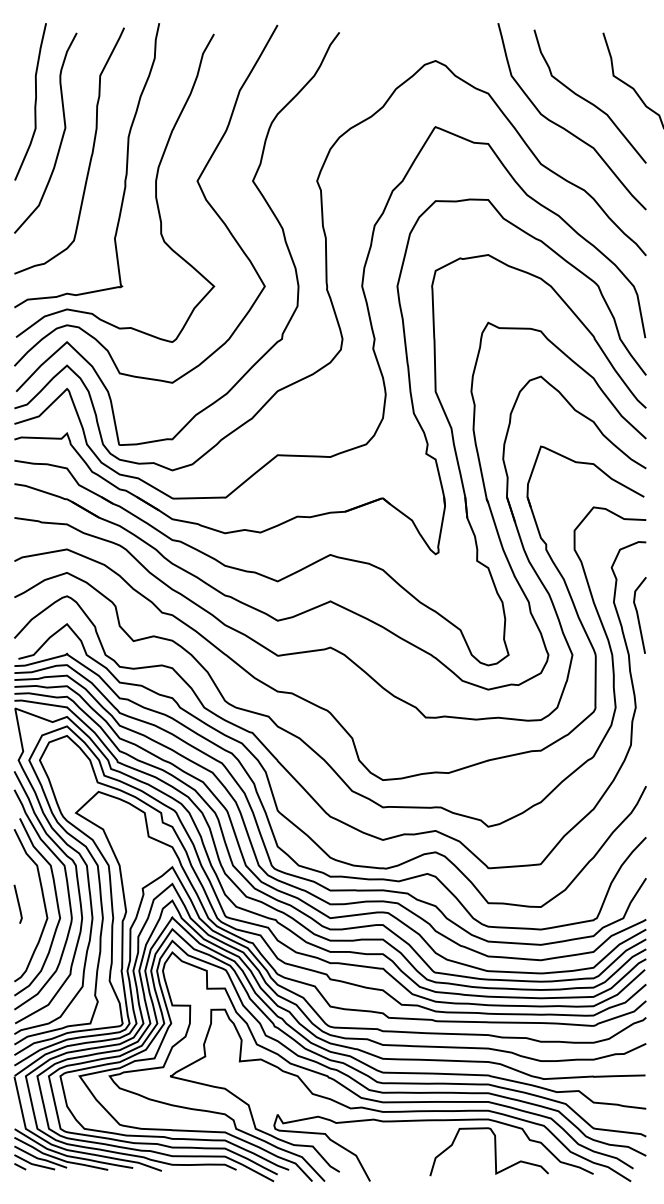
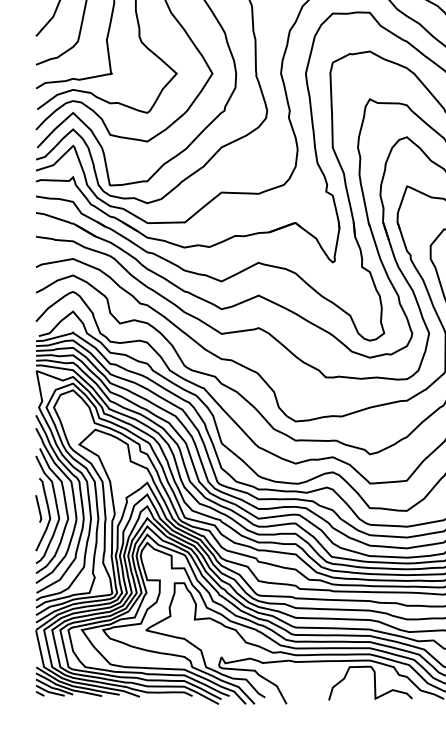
curve: (32, 912) -> (48, 514), added

